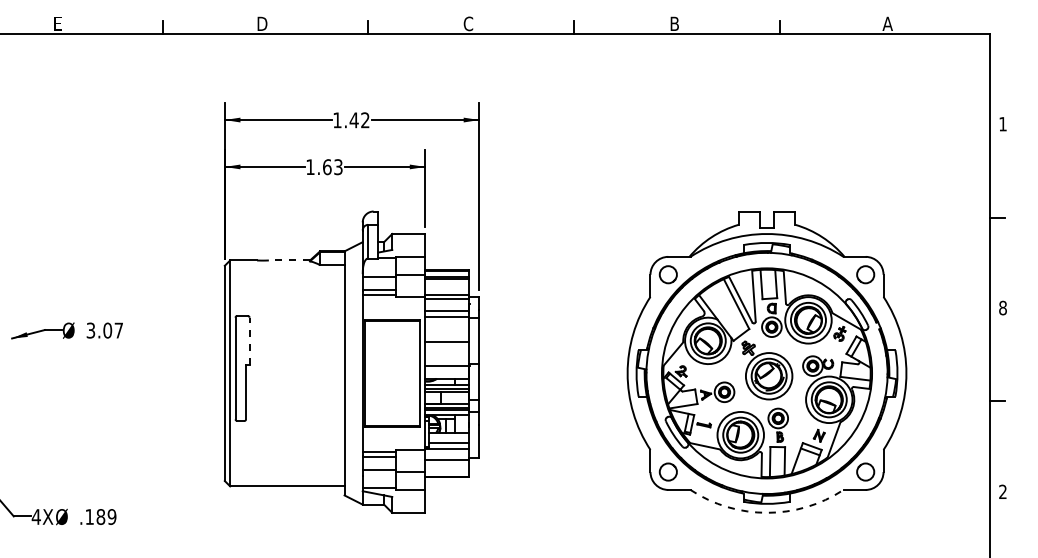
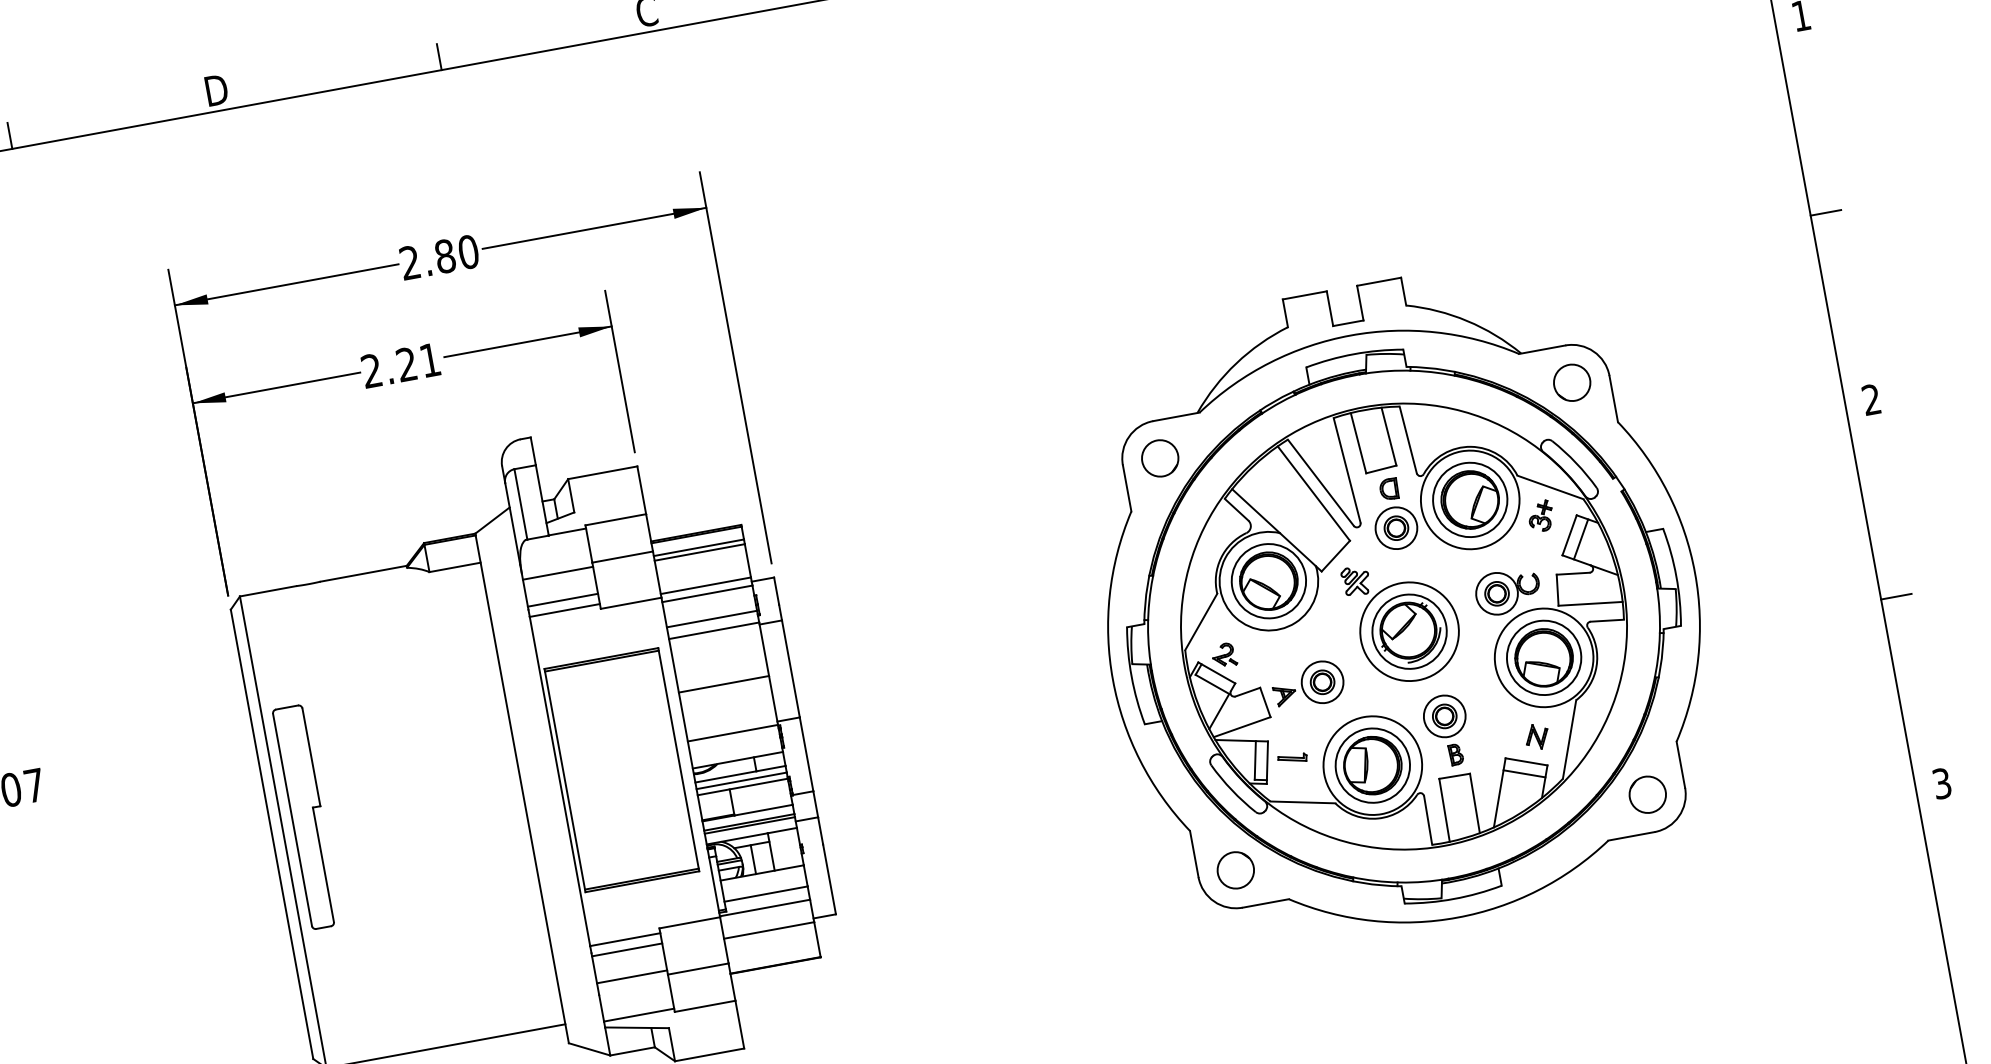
text: (351, 120) -> (439, 257), 1.42 -> 2.80
text: (324, 167) -> (401, 366), 1.63 -> 2.21
line: (289, 260) -> (363, 573), dashed -> solid
text: (1002, 307) -> (1870, 398), 8 -> 2
line: (249, 340) -> (310, 756), dashed -> solid
text: (1002, 492) -> (1941, 784), 2 -> 3
arc: (767, 512) -> (1458, 916), dashed -> solid

